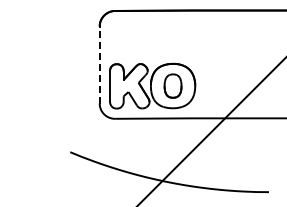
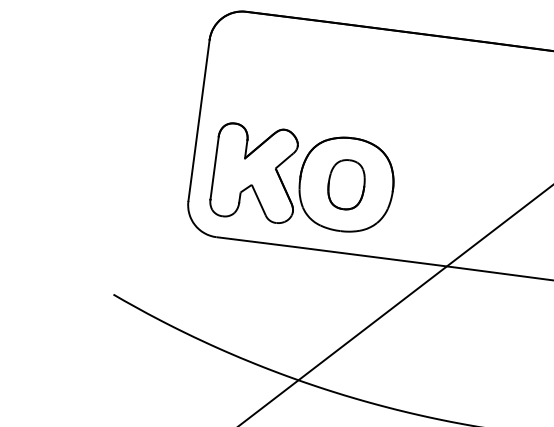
line: (99, 64) -> (198, 119), dashed -> solid

